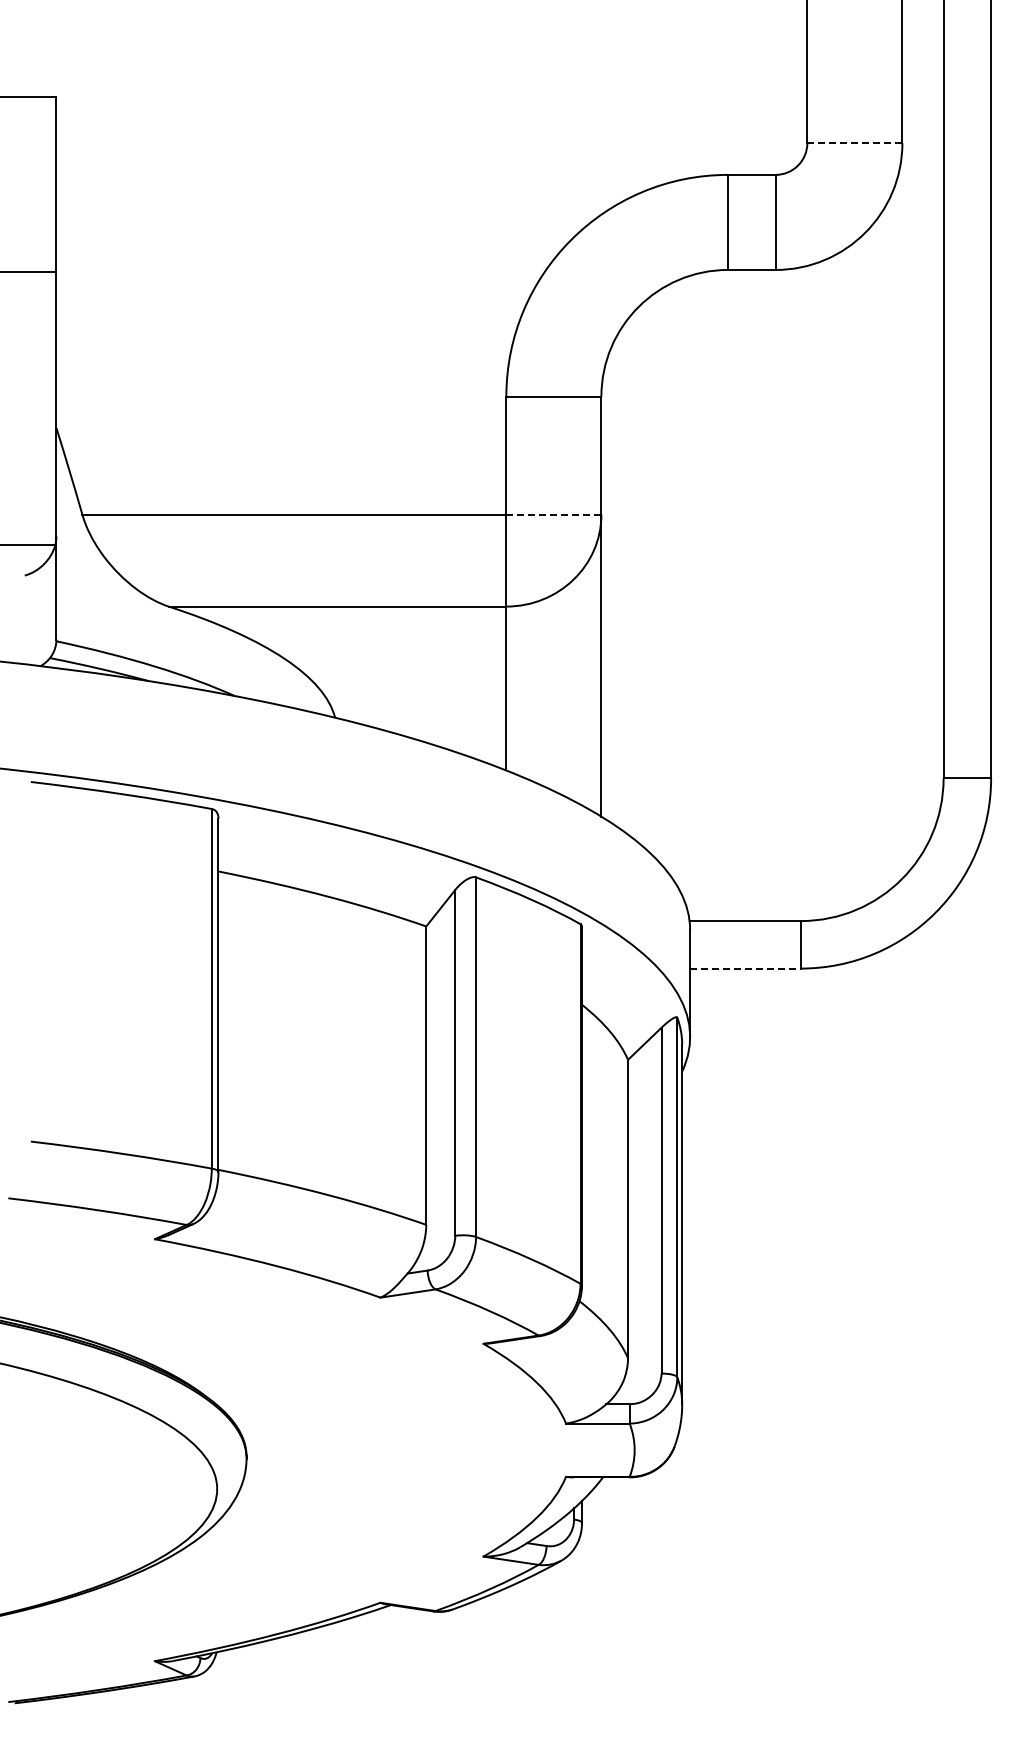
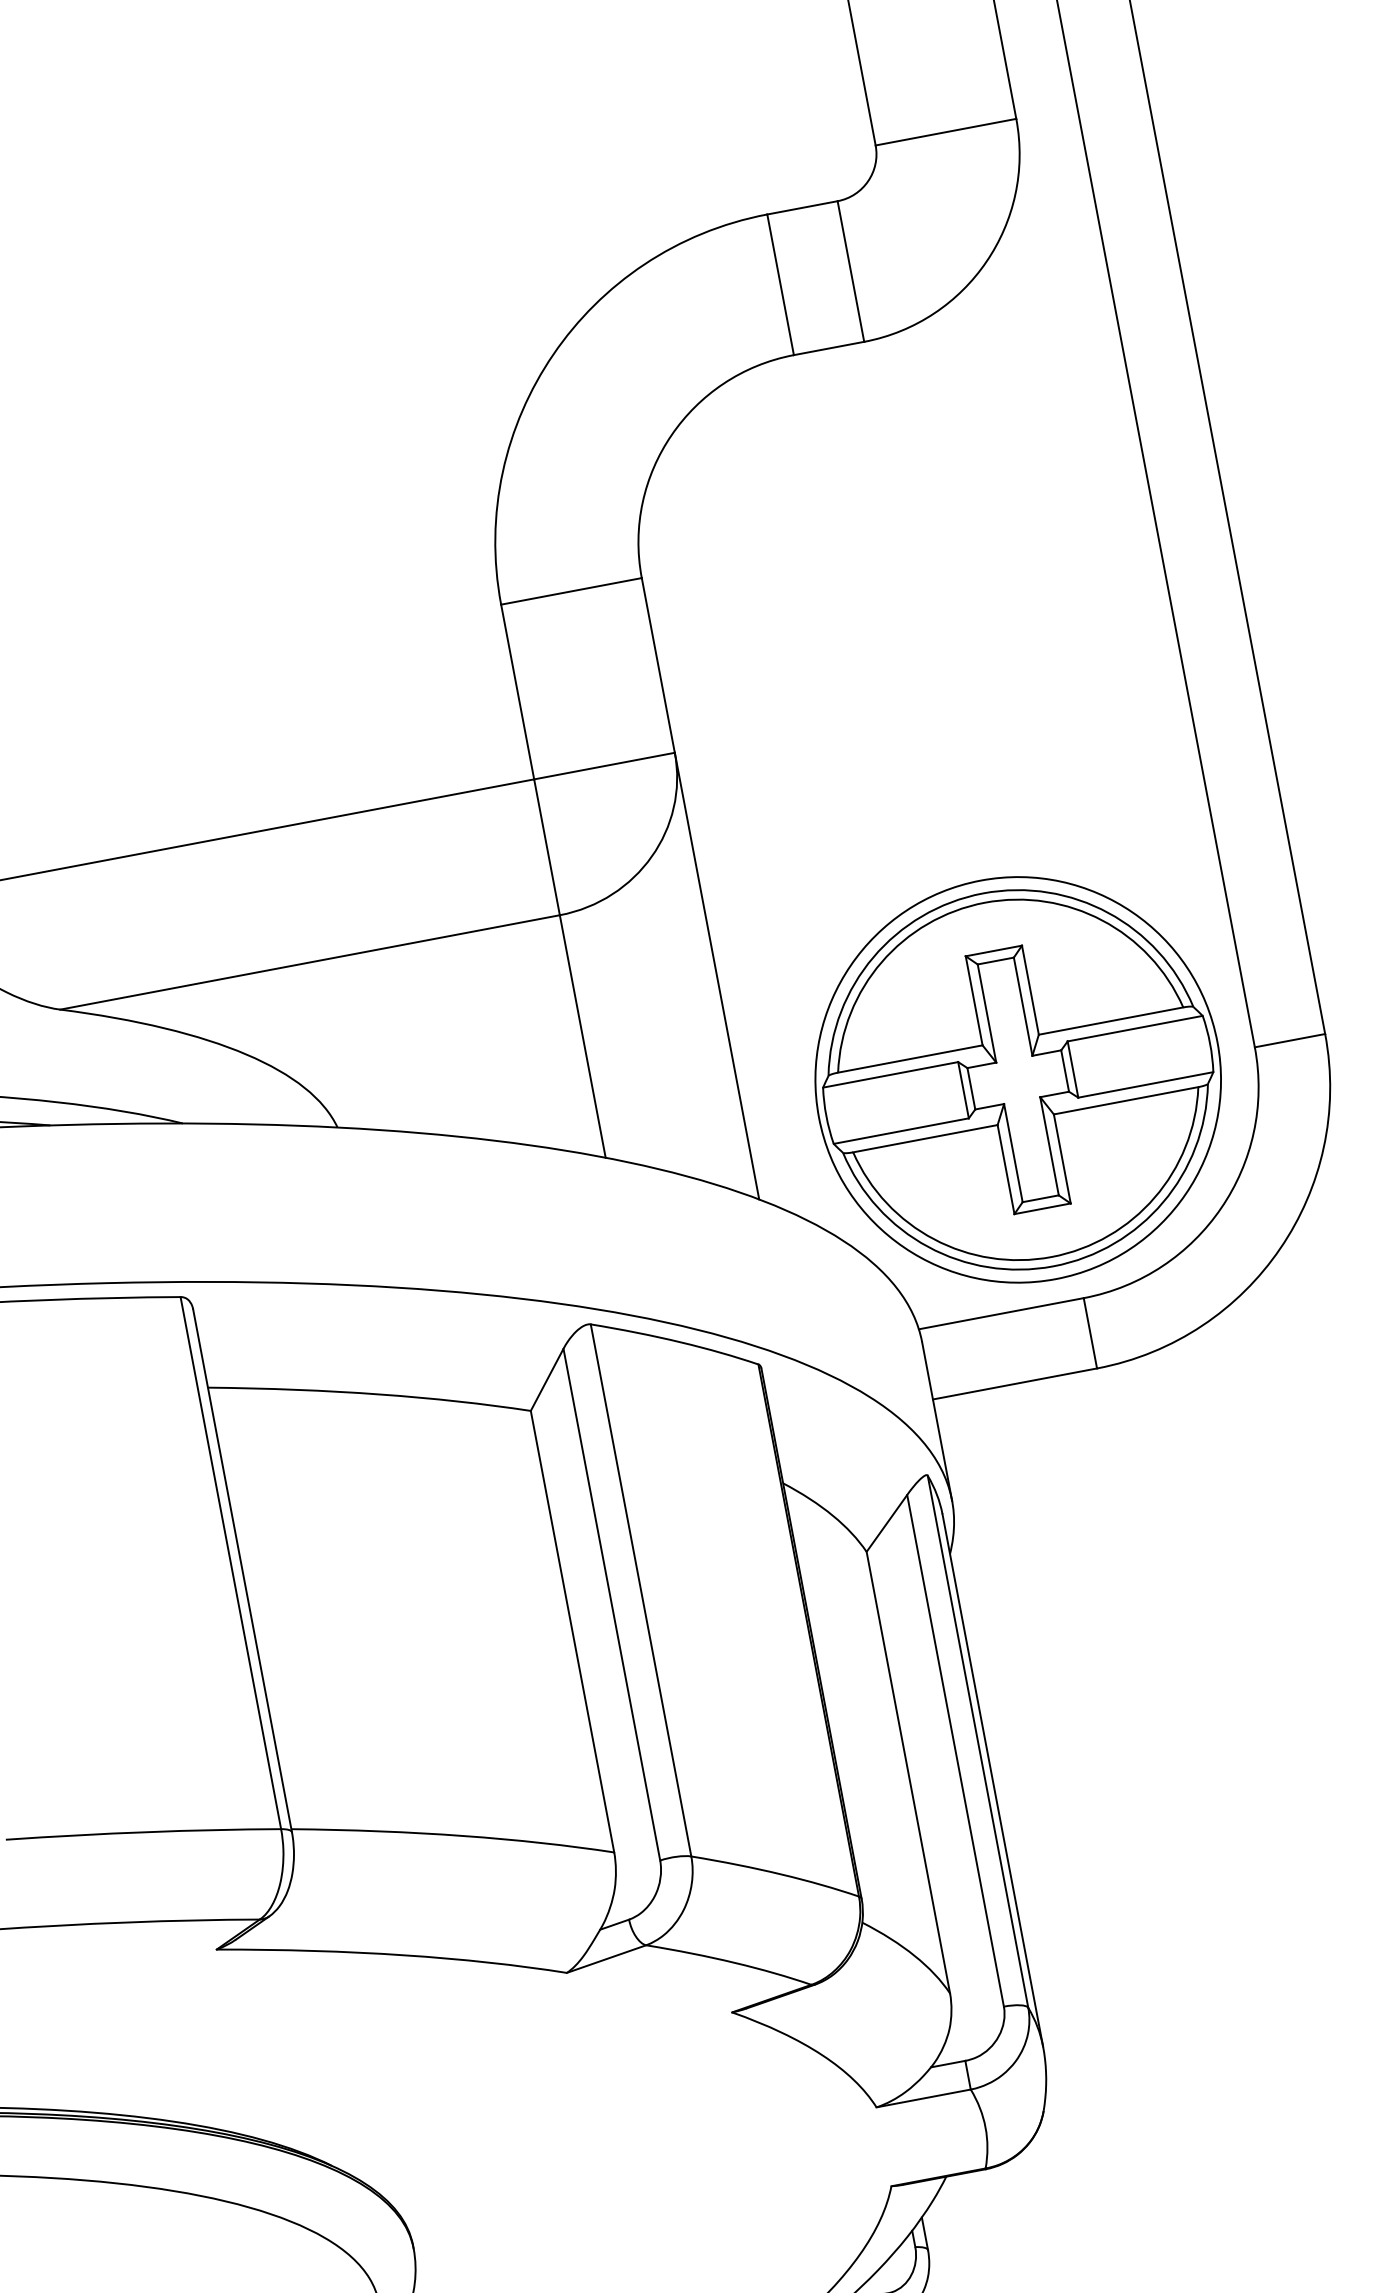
line: (854, 143) -> (945, 132), dashed -> solid
line: (553, 514) -> (603, 765), dashed -> solid
part: (784, 770) -> (1017, 1079), added
line: (746, 968) -> (1016, 1383), dashed -> solid

